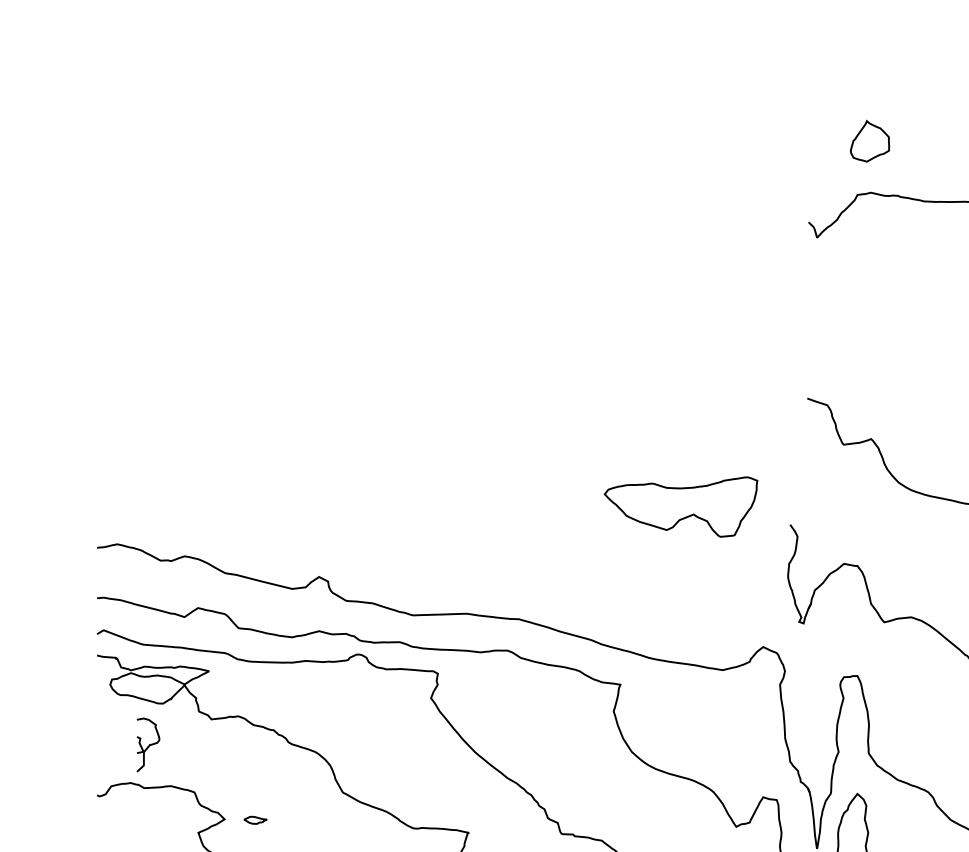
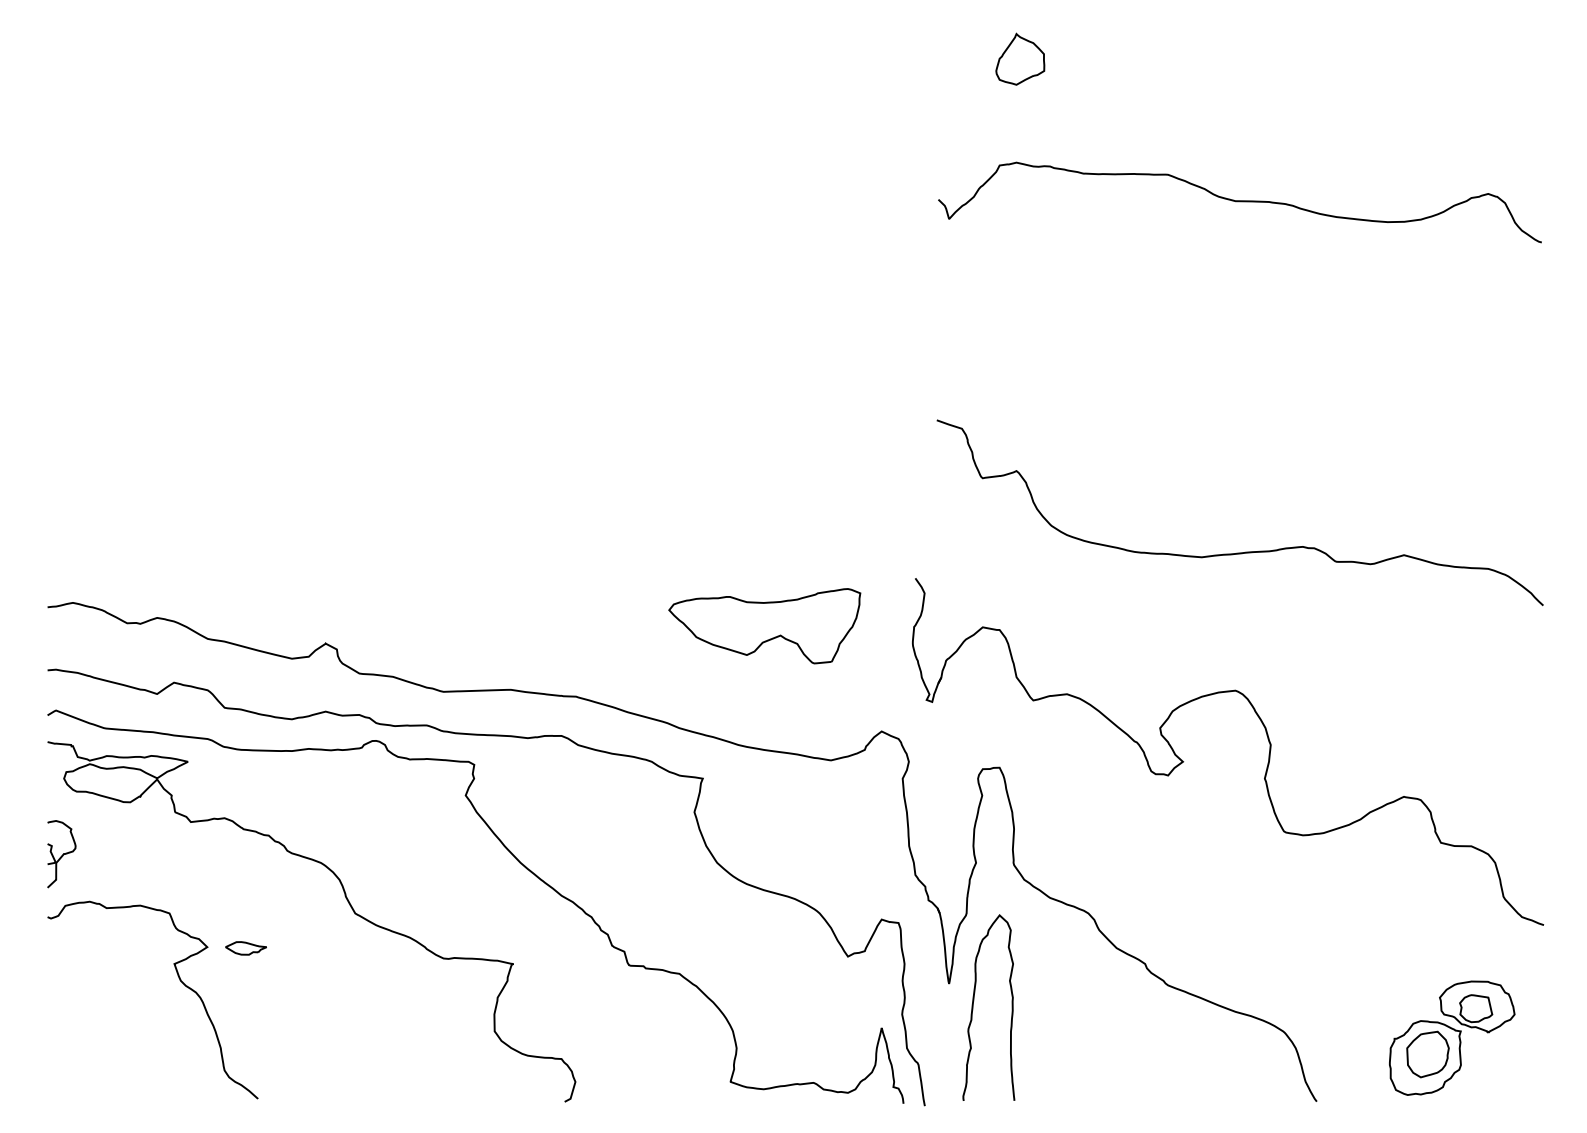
part: (870, 140) -> (1020, 58), moved
part: (680, 507) -> (764, 626), moved
part: (148, 745) -> (61, 854), moved
part: (255, 820) -> (245, 948), size x1.43

